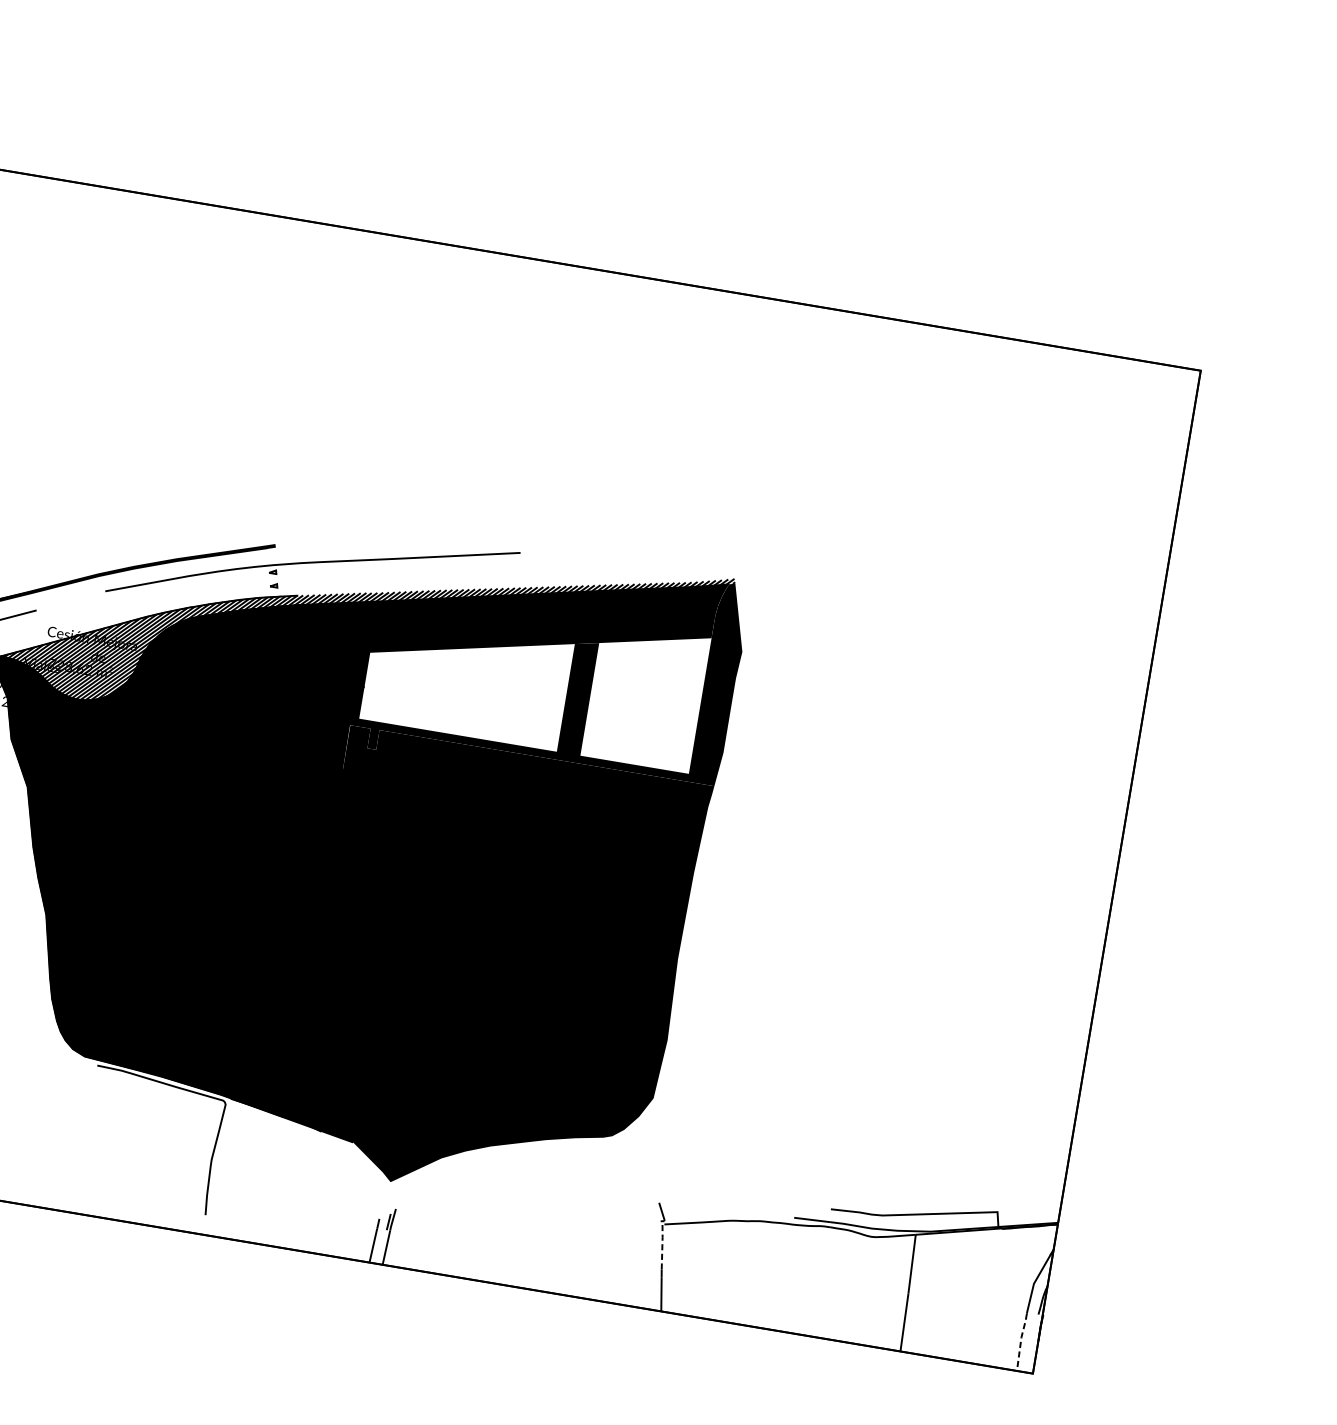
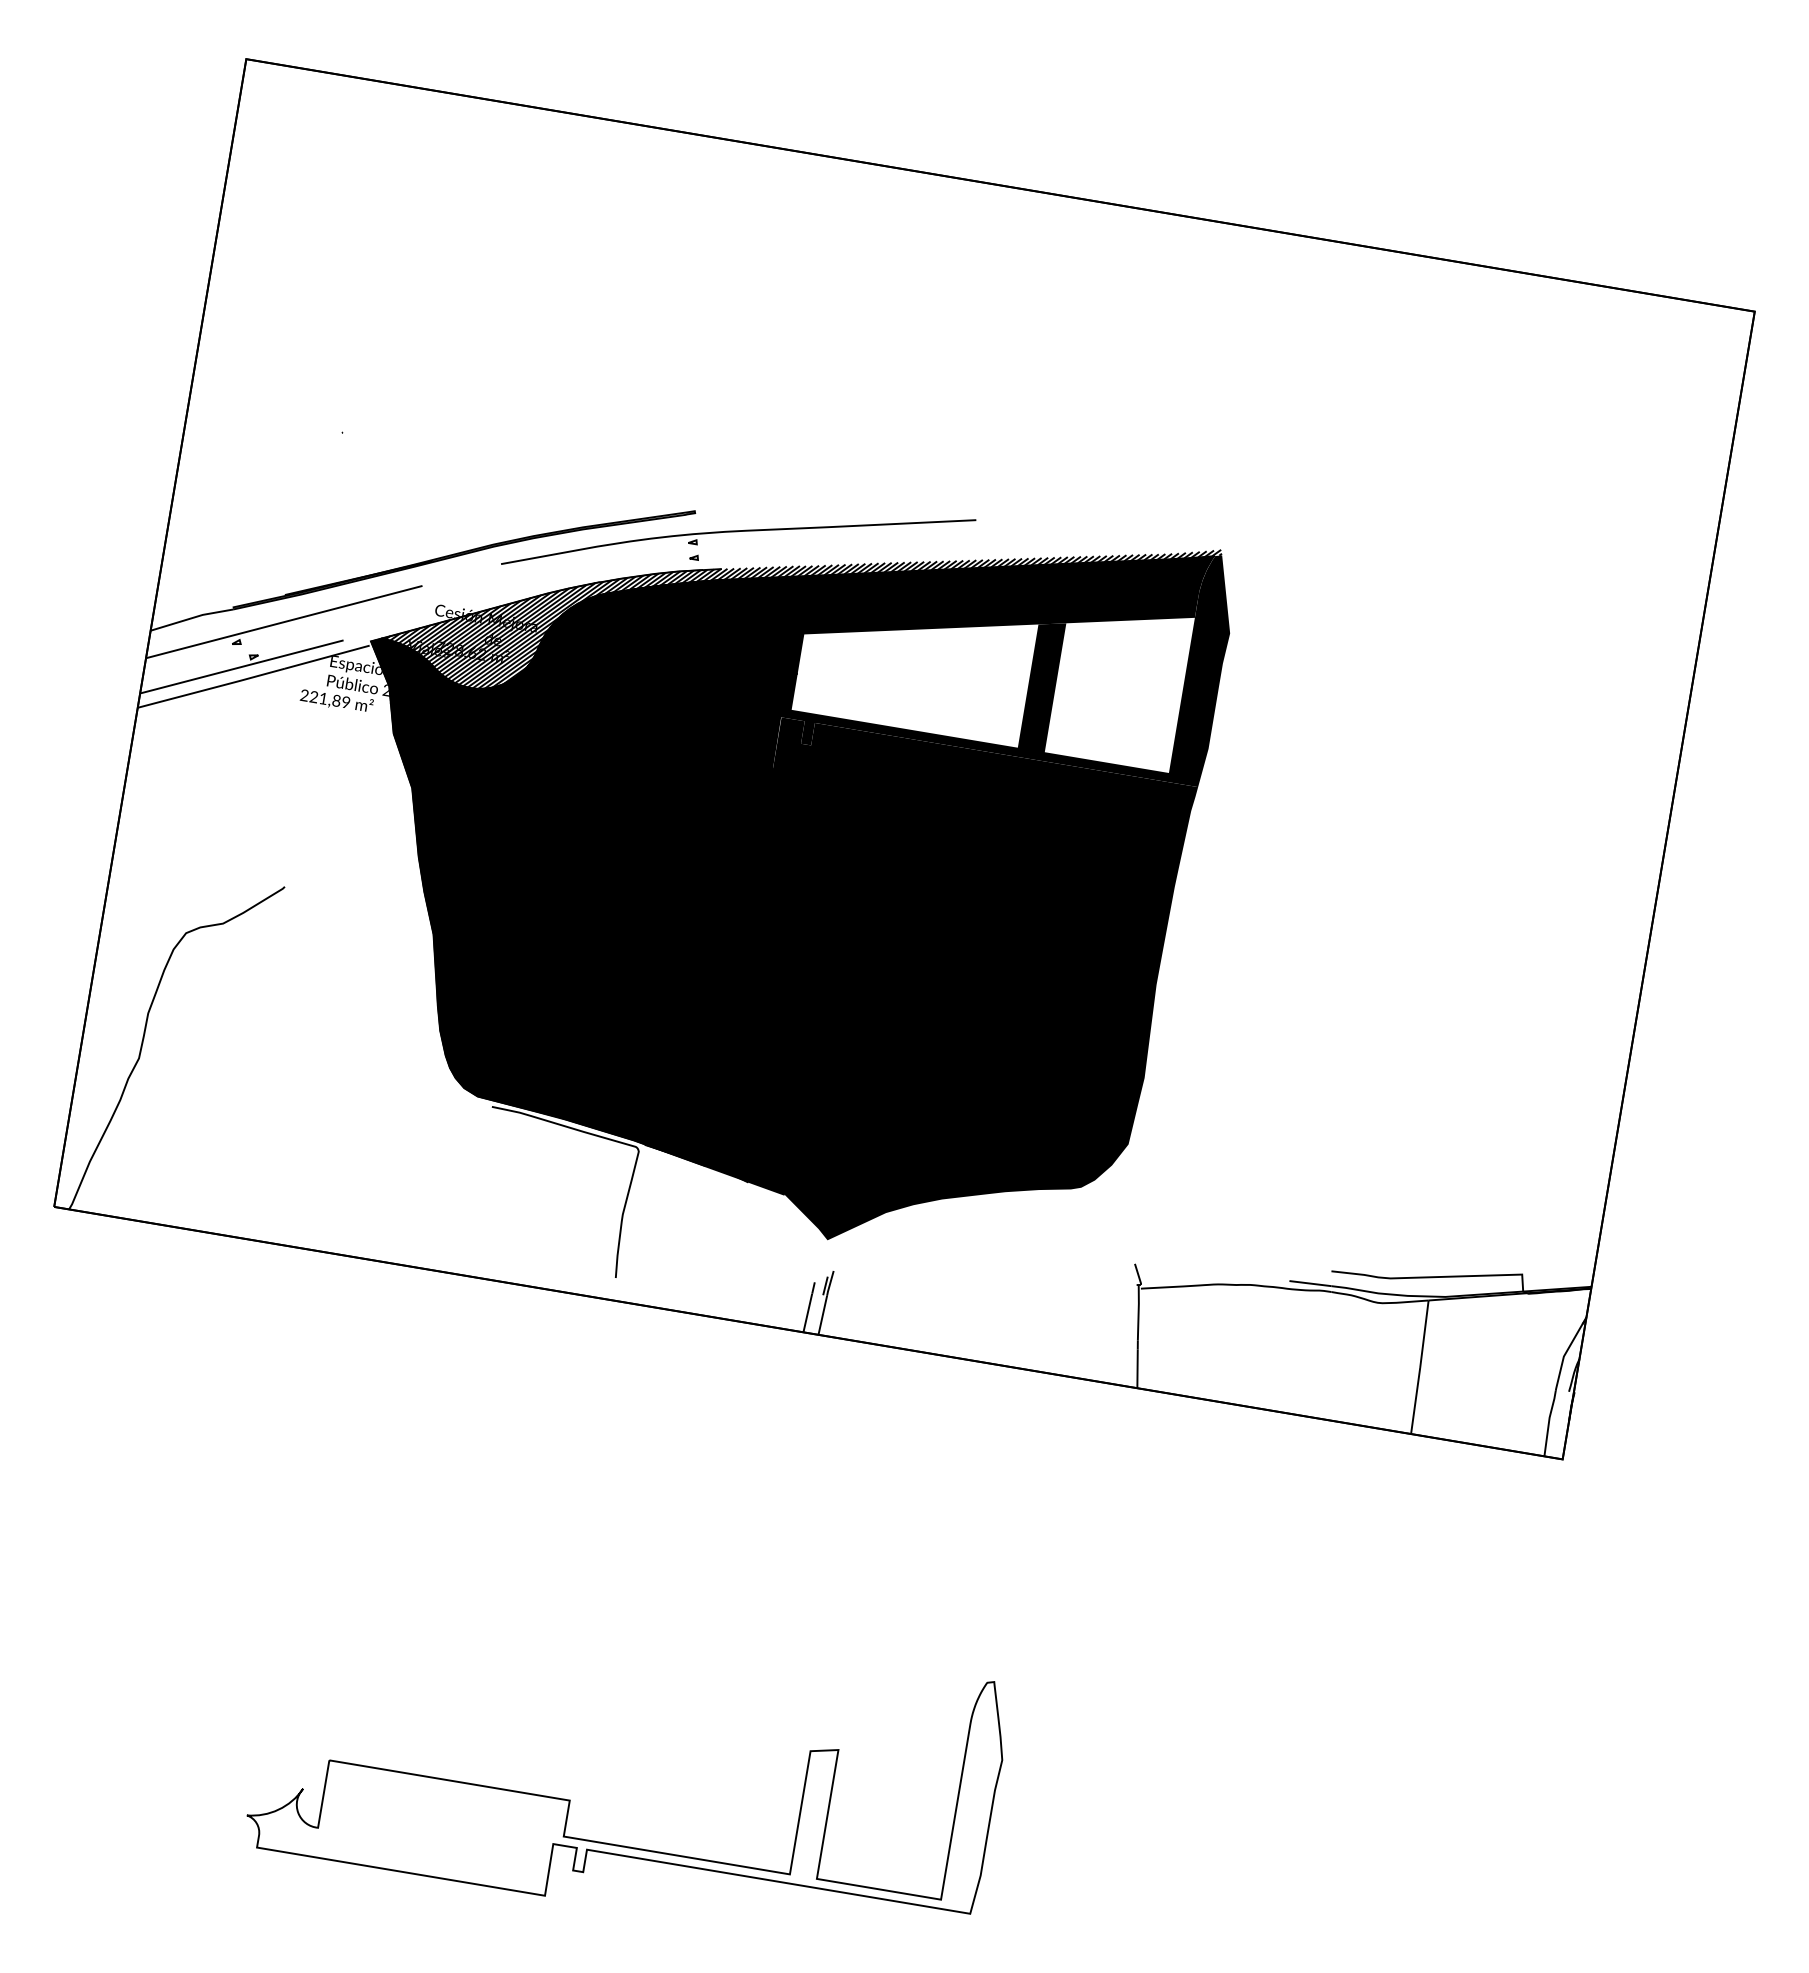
line: (662, 1244) -> (1138, 1311), dashed -> solid
line: (1020, 1341) -> (1548, 1422), dashed -> solid

